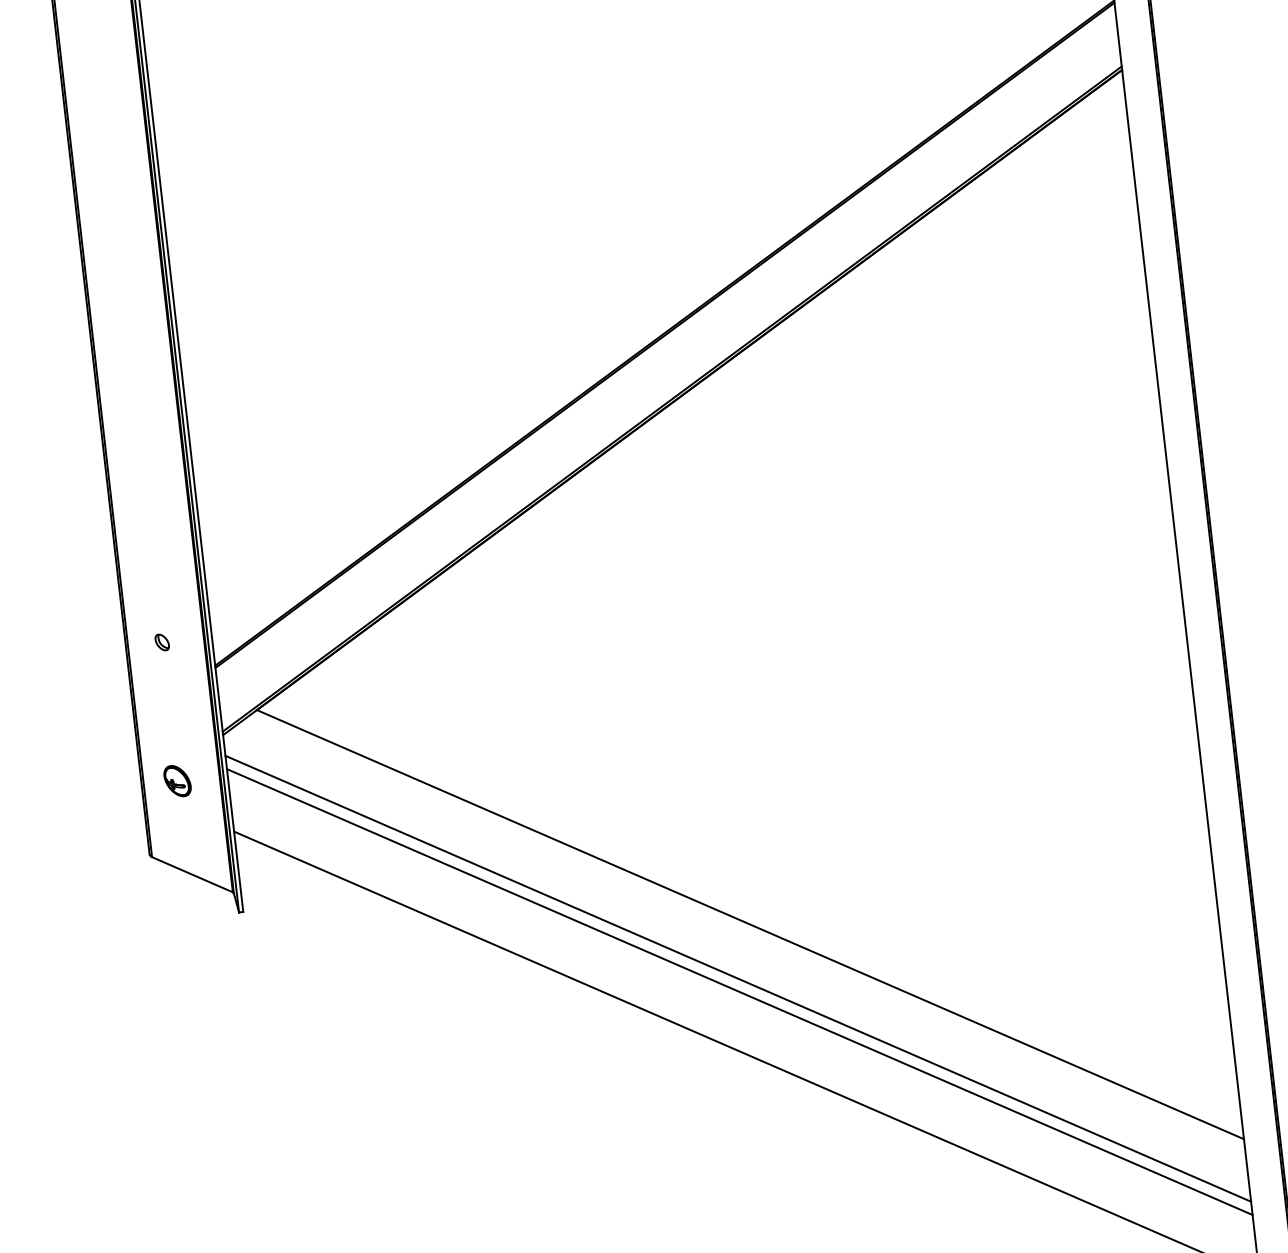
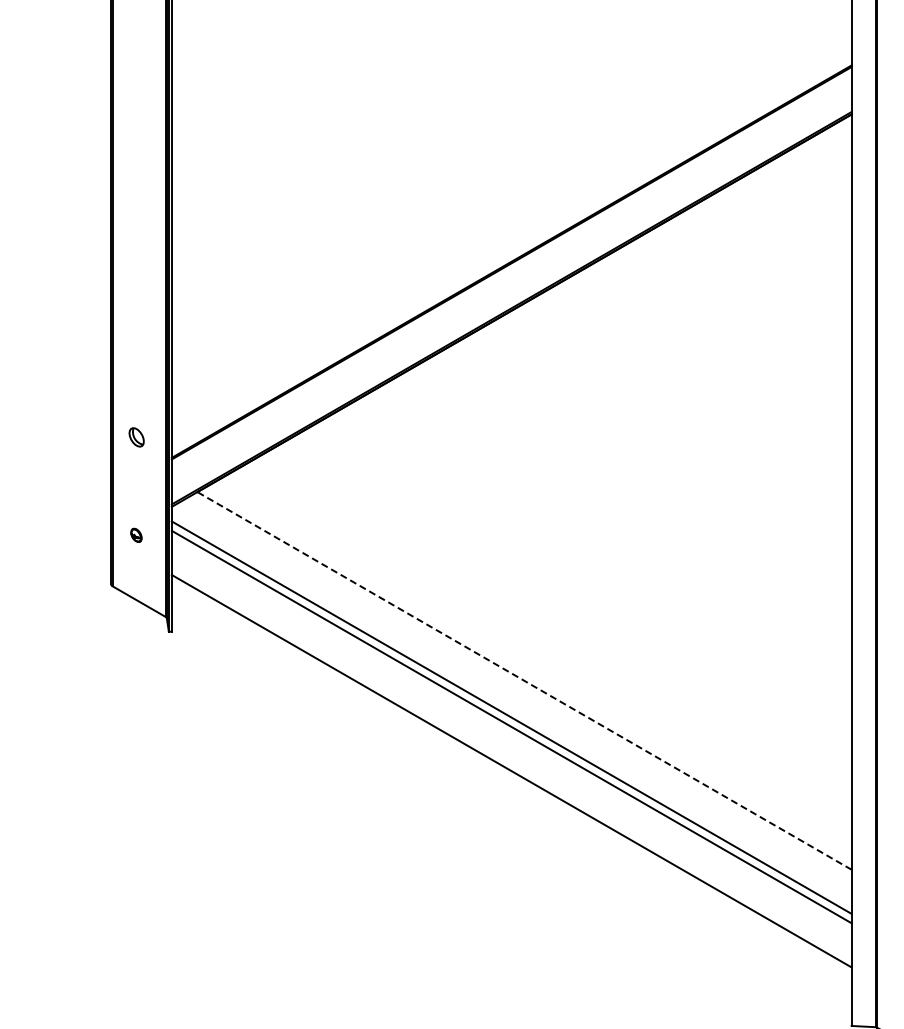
part: (161, 642) -> (136, 437), size x1.6
part: (177, 781) -> (136, 535), size x0.6
line: (750, 924) -> (524, 680), solid -> dashed

